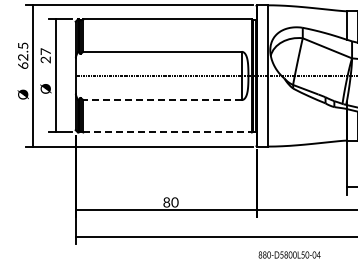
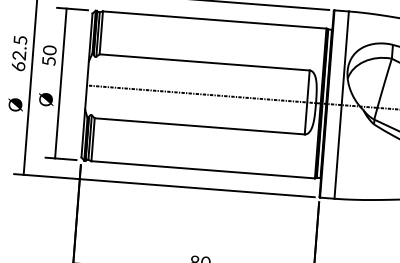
text: (45, 55) -> (49, 55), 27 -> 50
line: (162, 100) -> (199, 126), dashed -> solid
line: (168, 132) -> (204, 169), dashed -> solid

